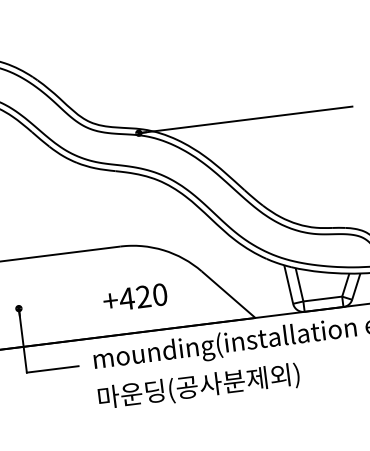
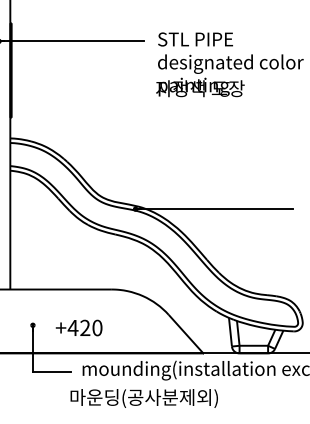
text: (134, 297) -> (78, 327), moved
text: (197, 387) -> (143, 398), moved

